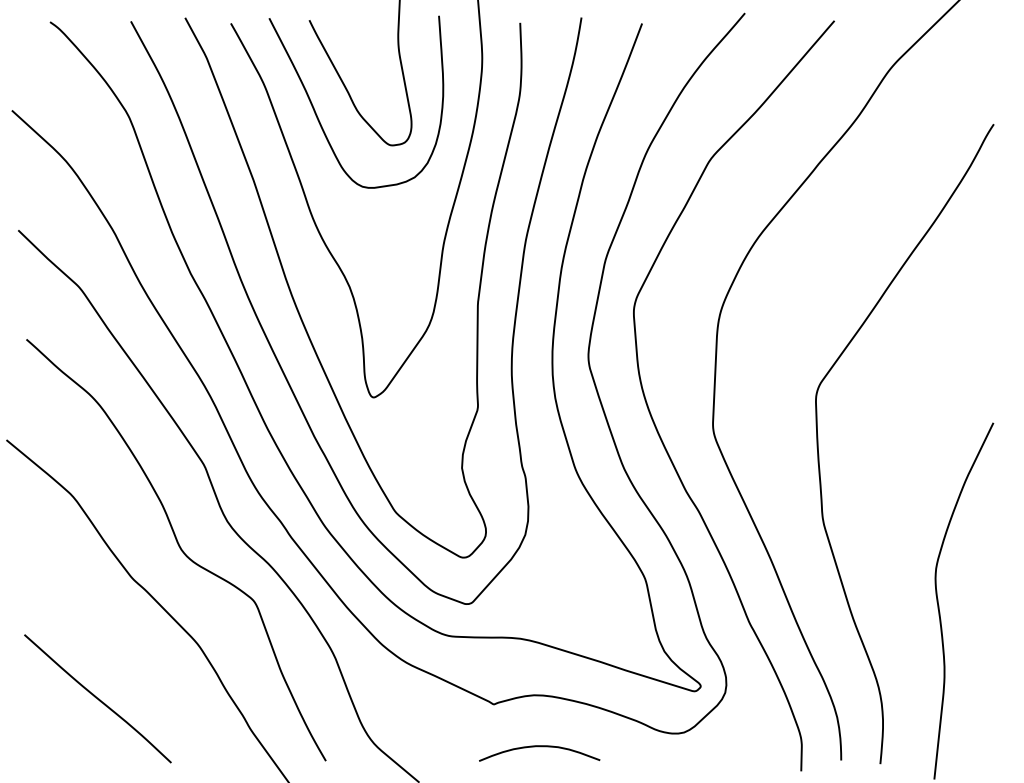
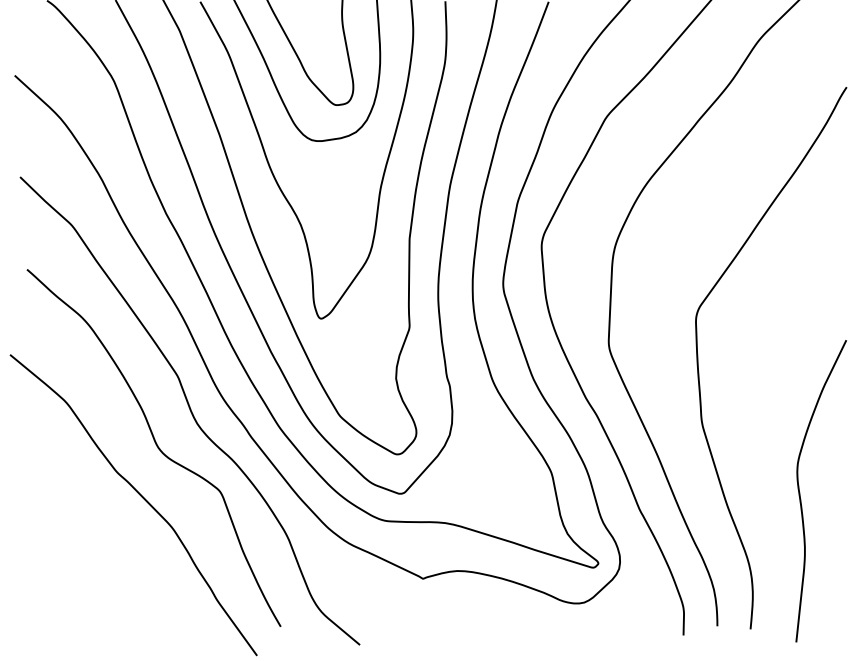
curve: (97, 698) -> (87, 573), removed
curve: (539, 747) -> (461, 615), removed

